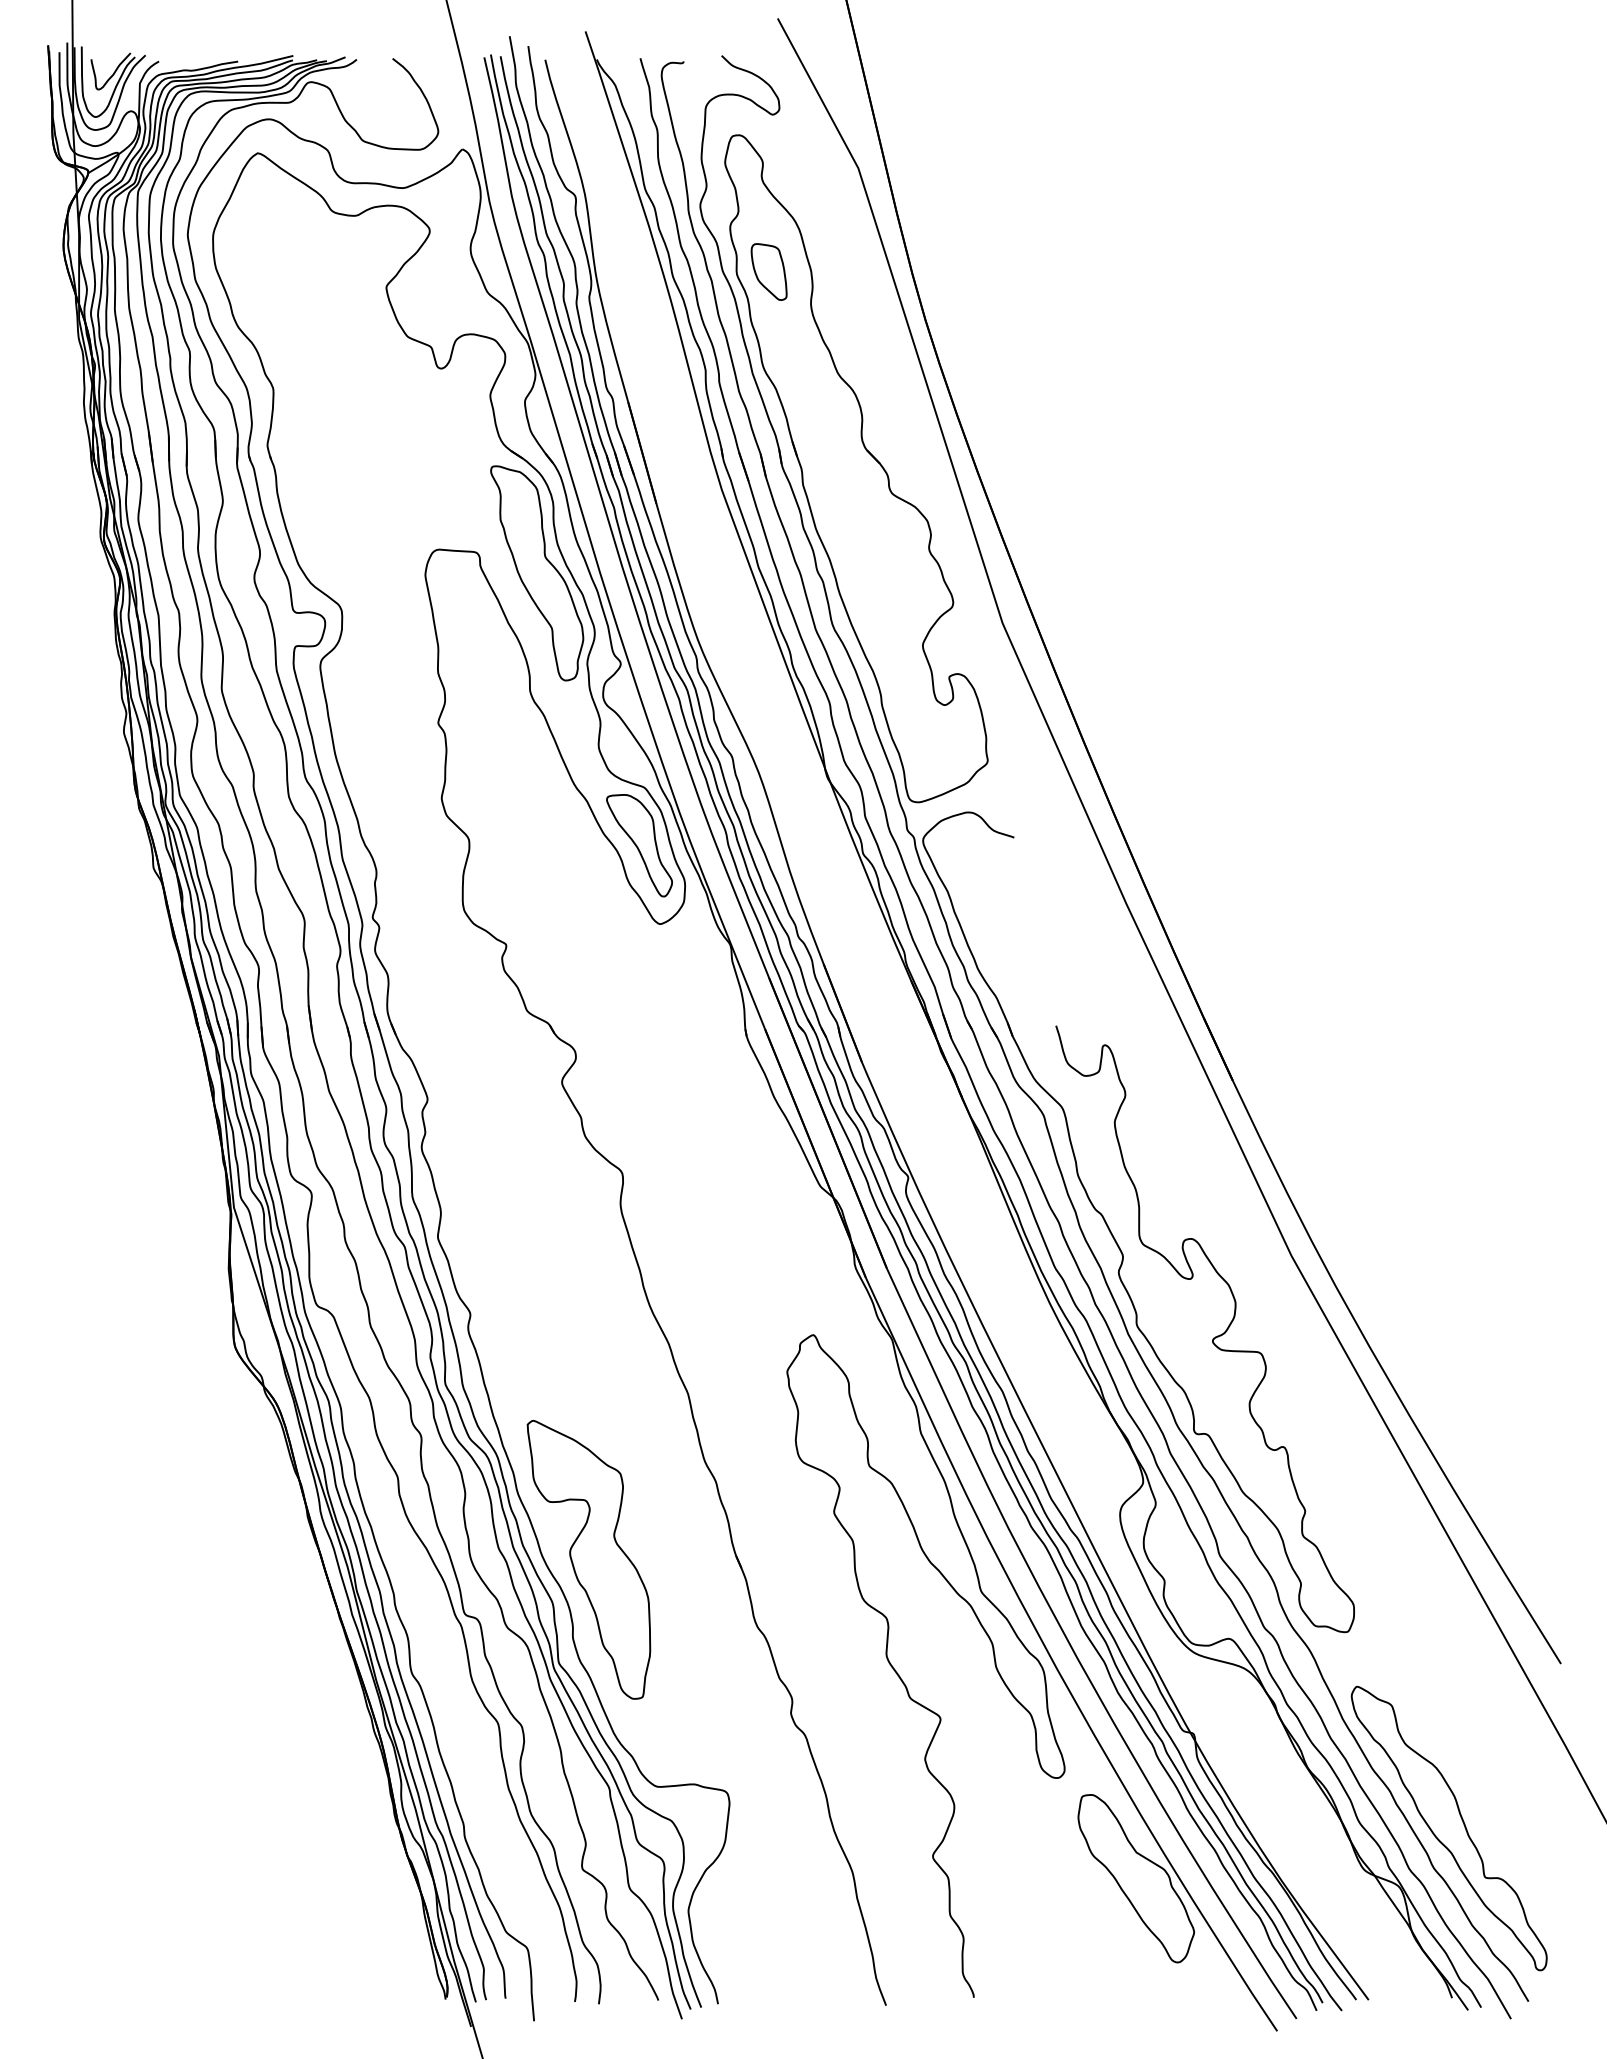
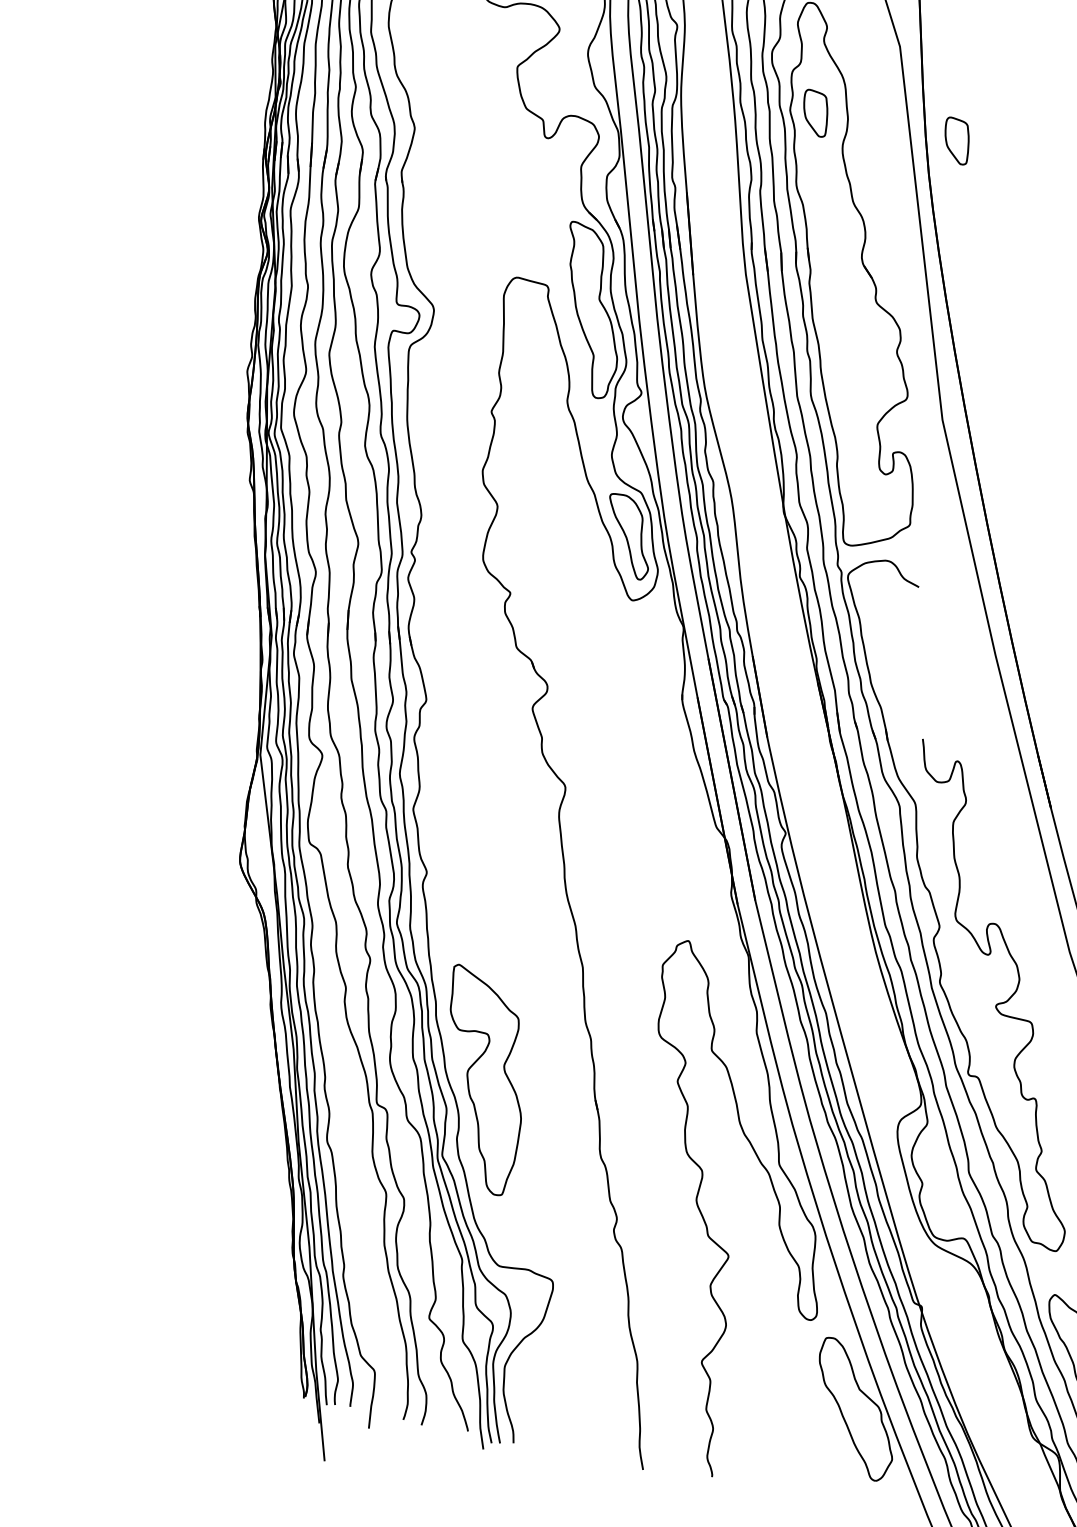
part: (951, 271) -> (956, 140), added

